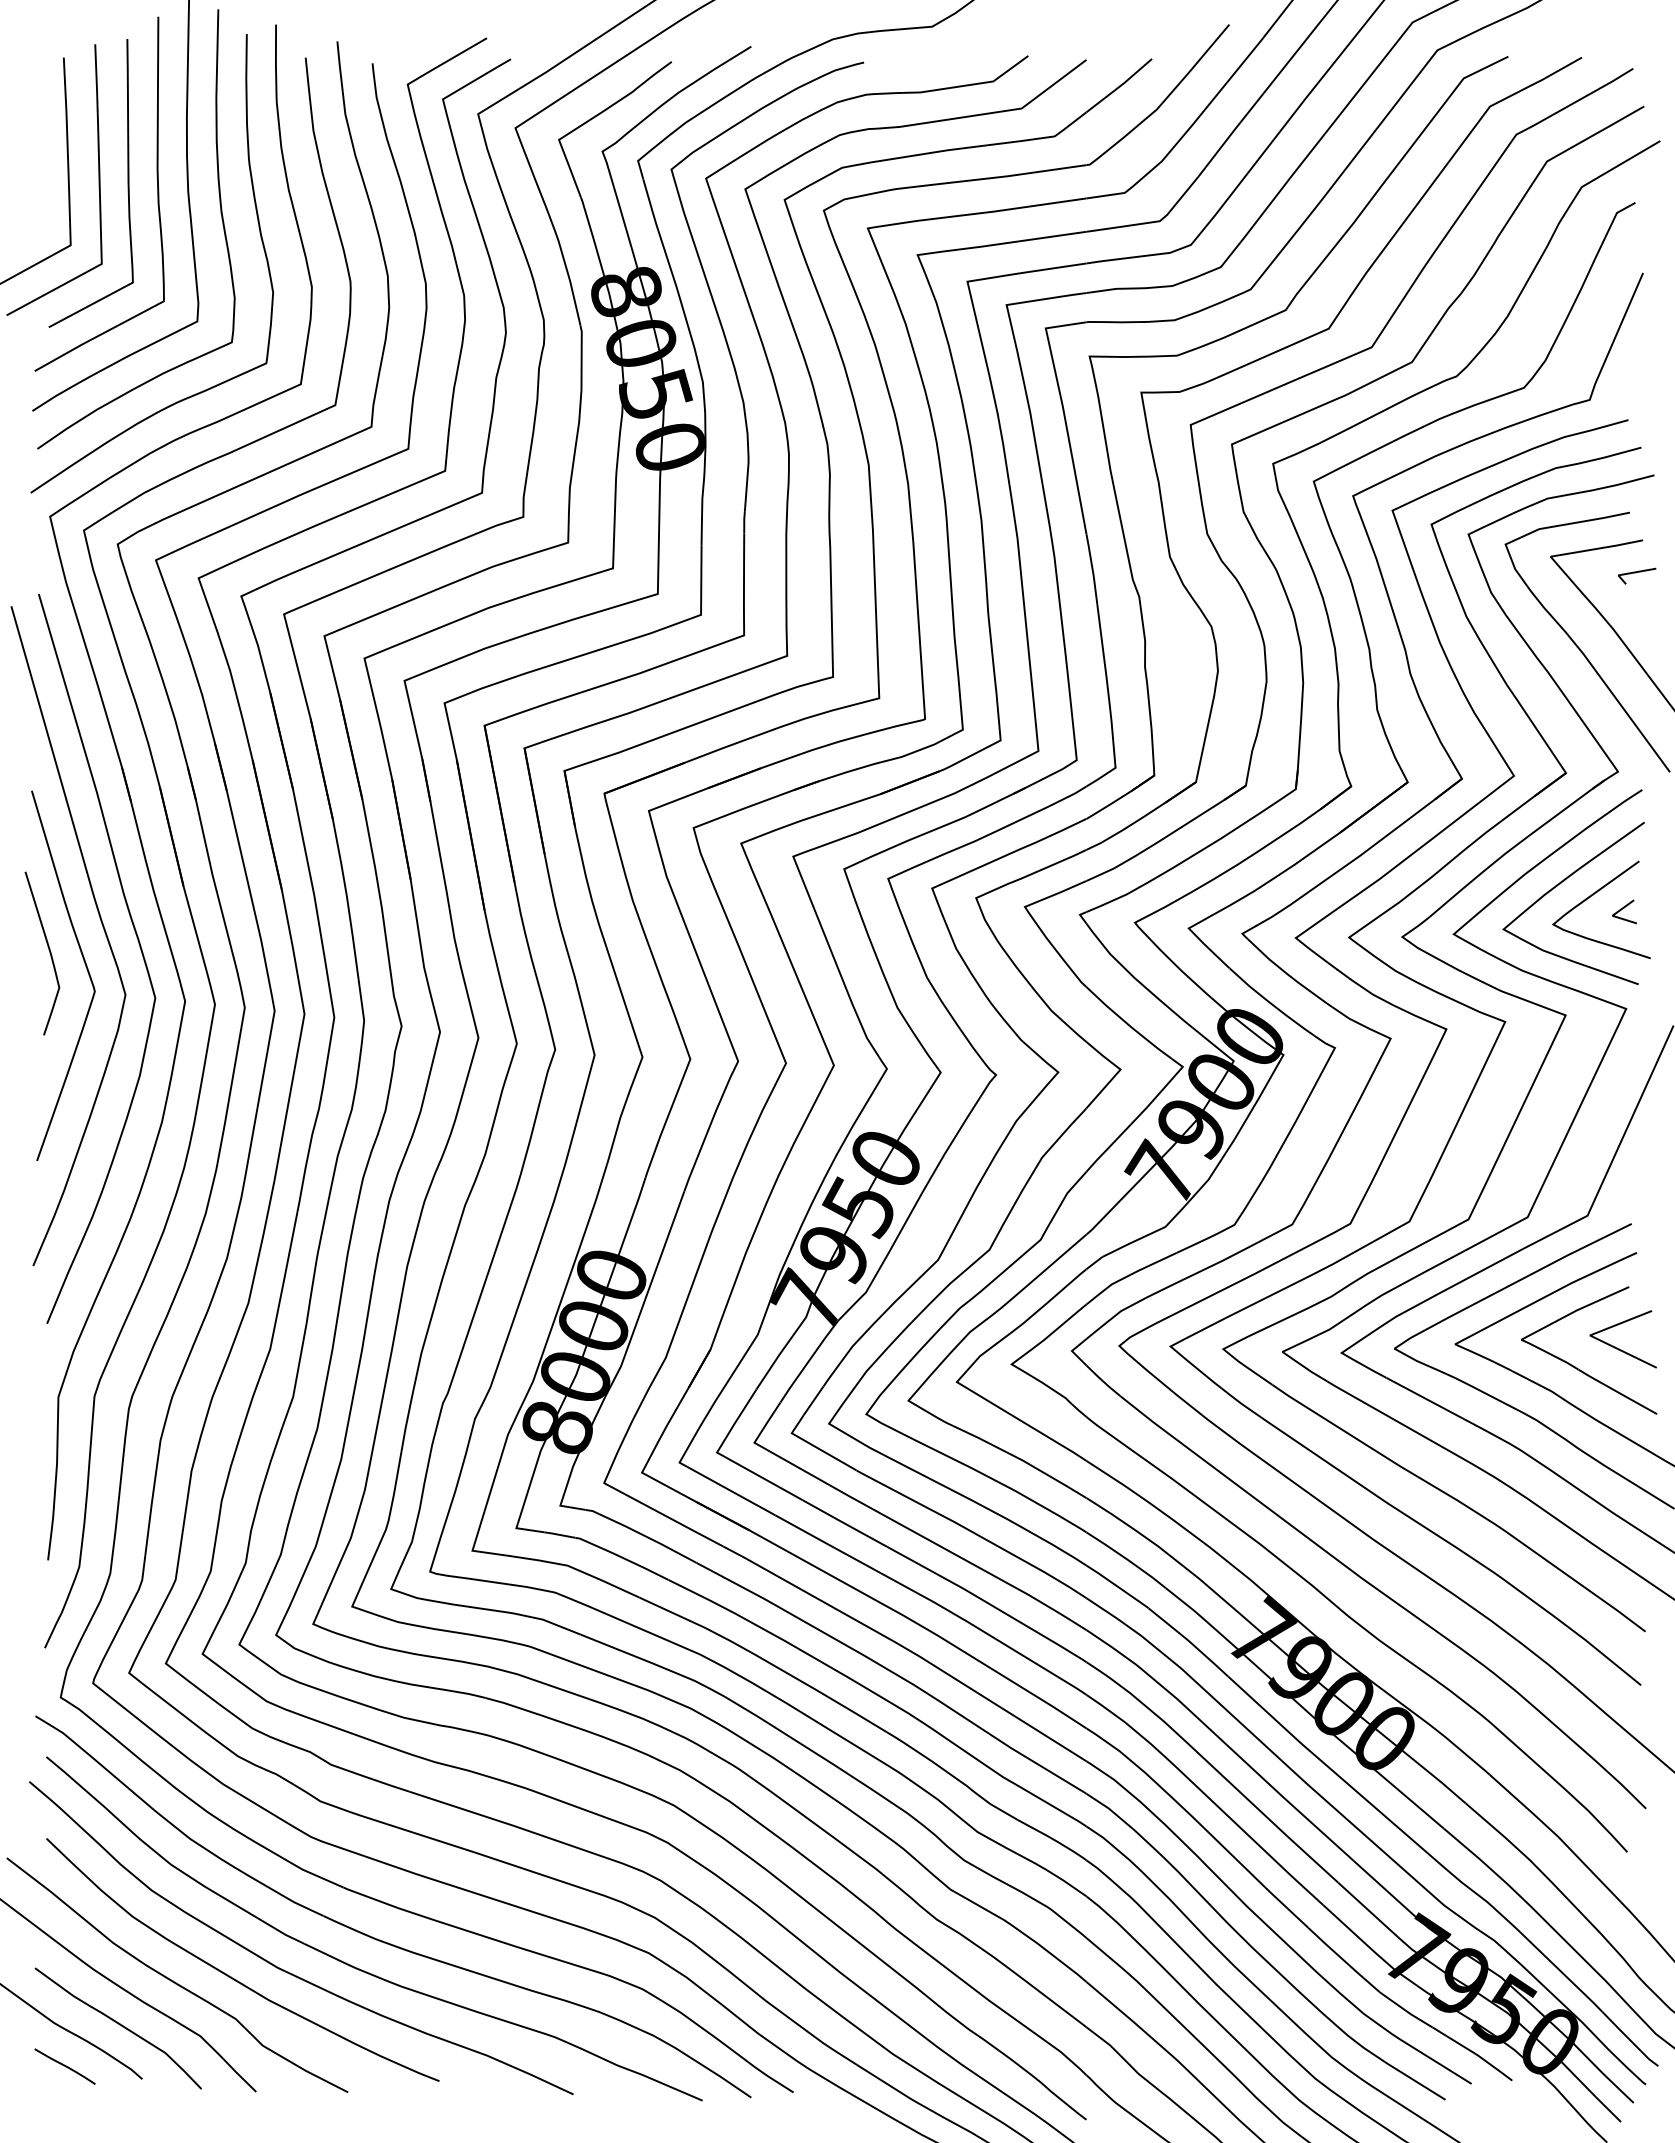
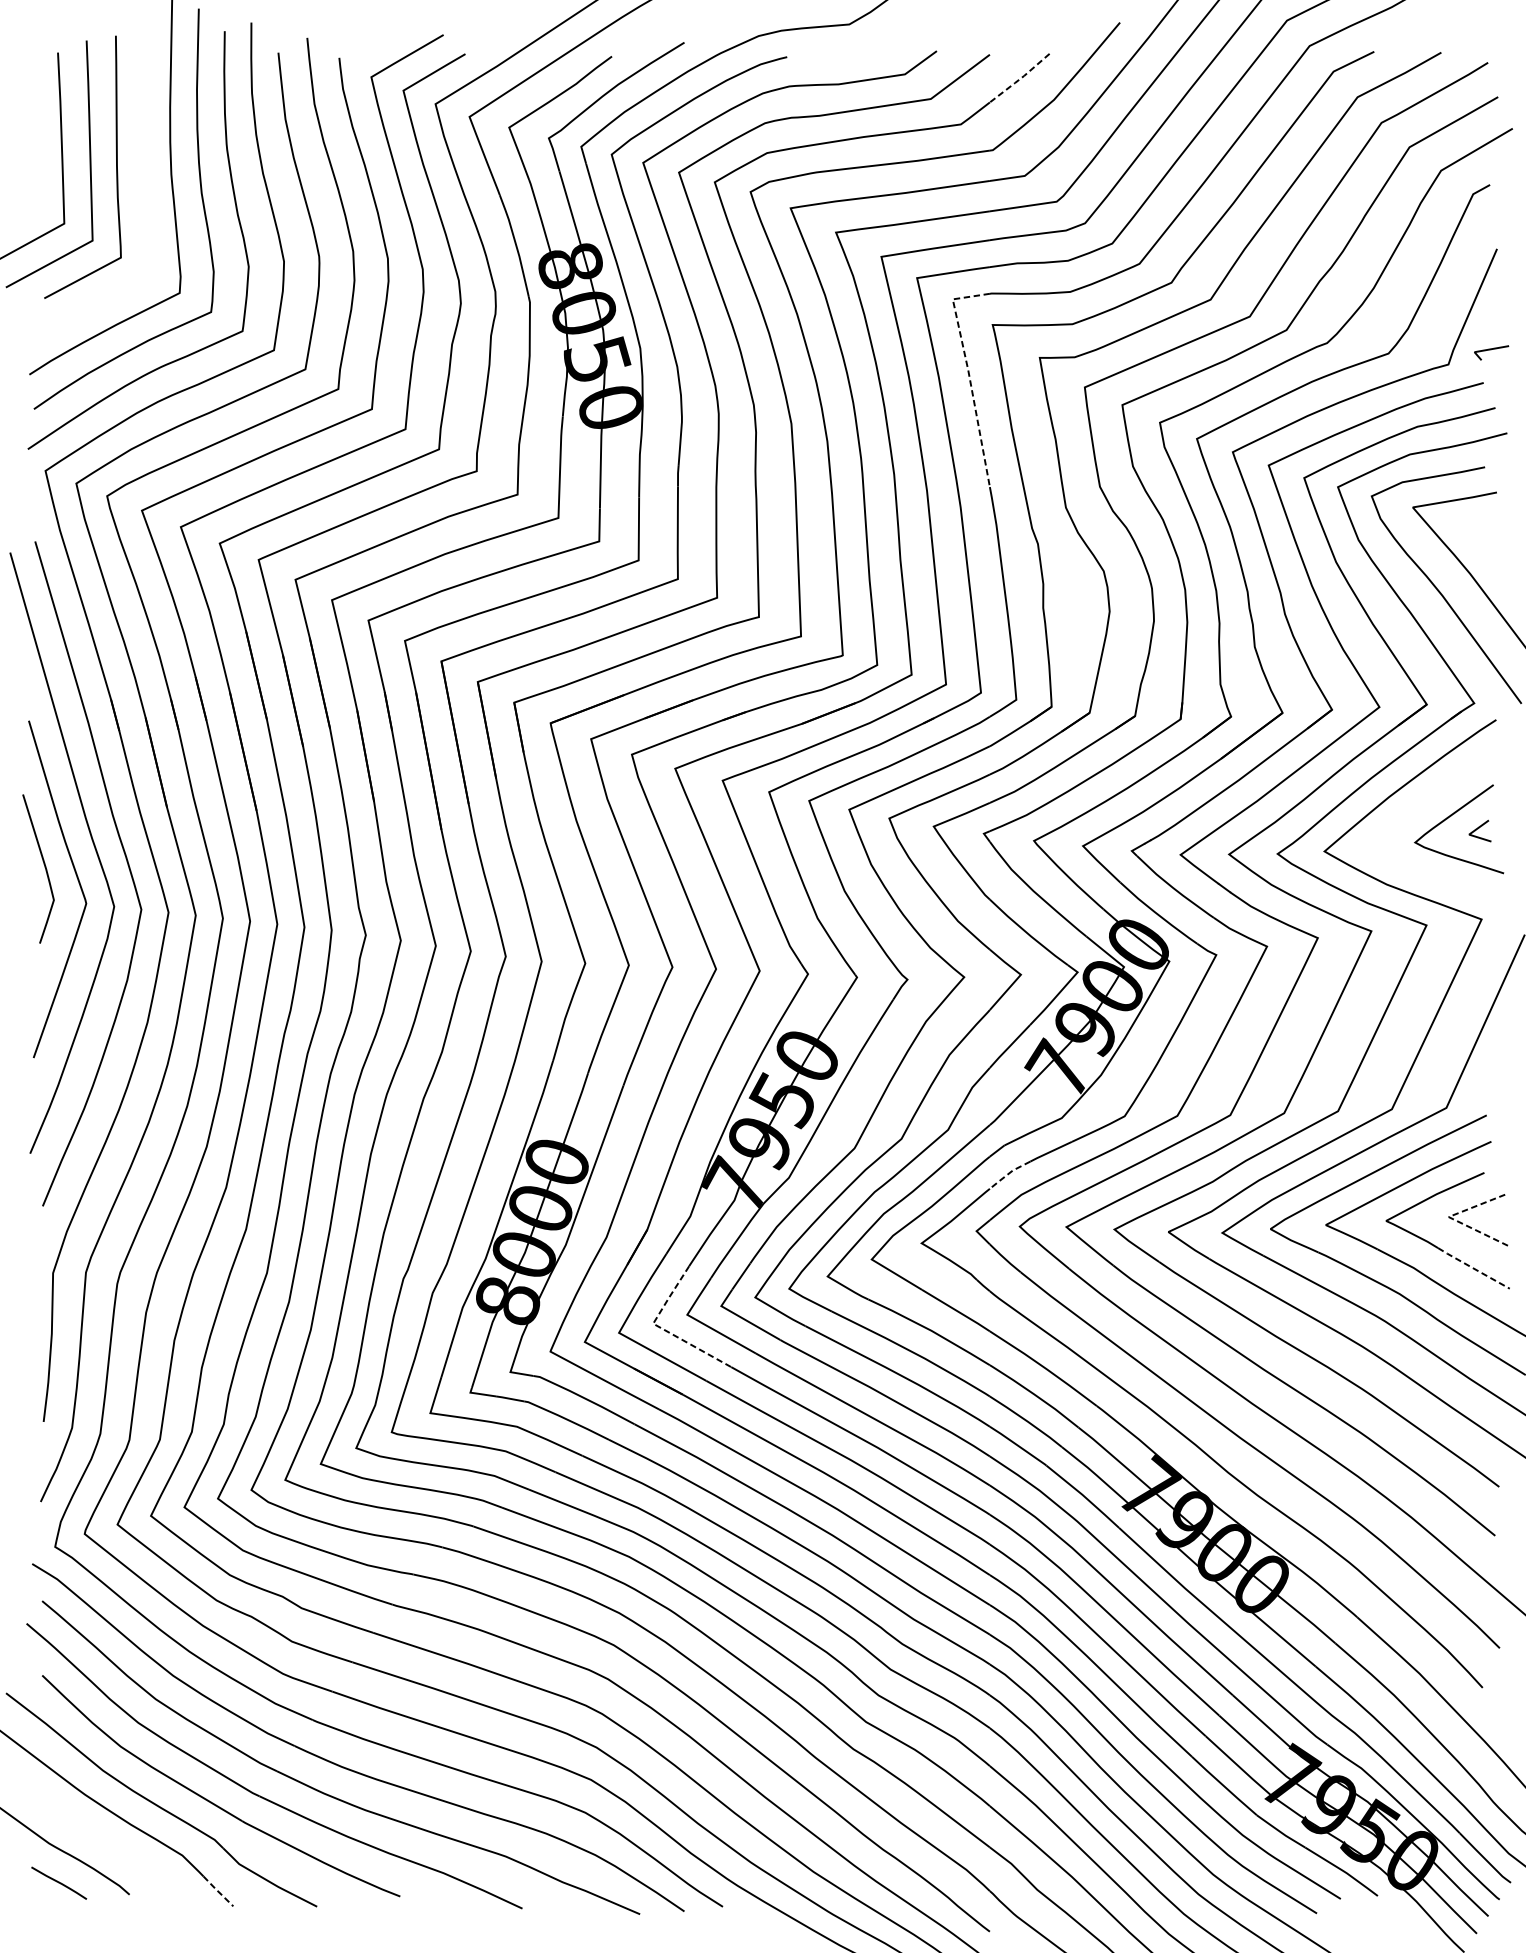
line: (1119, 86) -> (1019, 78), solid -> dashed
curve: (157, 193) -> (143, 176), removed
line: (1063, 410) -> (968, 374), solid -> dashed
line: (1636, 573) -> (1491, 350), moved
curve: (1560, 884) -> (1421, 806), removed
line: (1107, 1287) -> (1009, 1173), solid -> dashed
line: (1593, 1337) -> (1451, 1218), solid -> dashed
line: (1618, 1392) -> (1474, 1268), solid -> dashed
line: (726, 1457) -> (661, 1328), solid -> dashed
curve: (119, 2025) -> (108, 1845), removed
line: (239, 2075) -> (218, 1891), solid -> dashed

